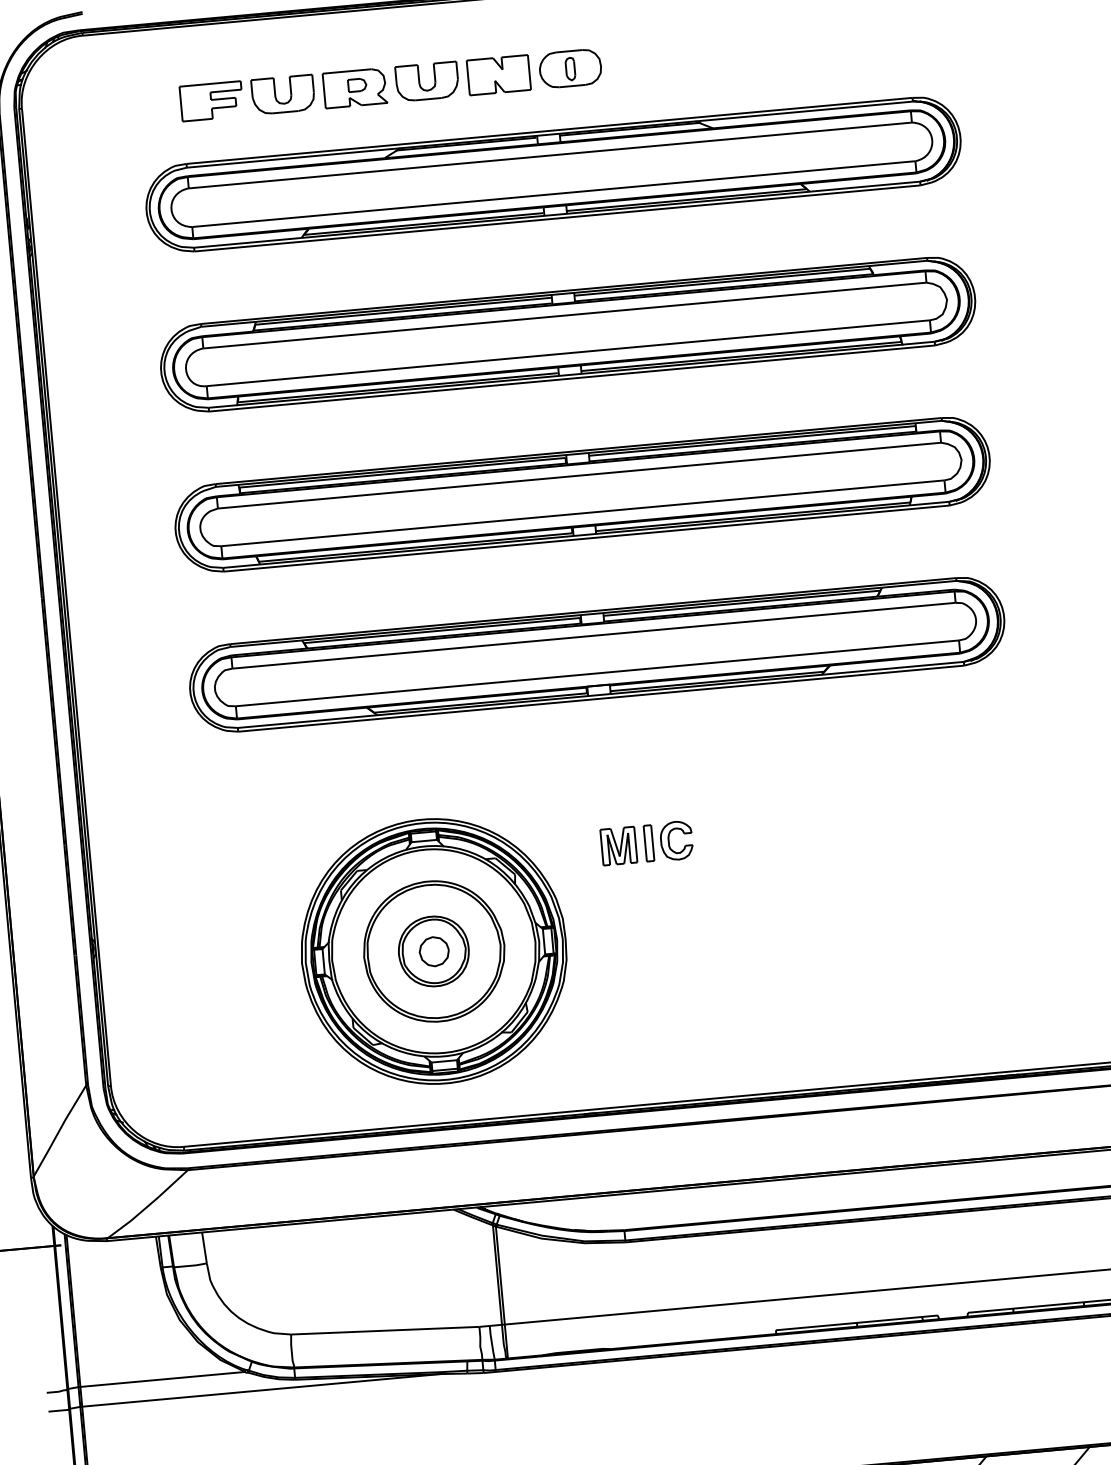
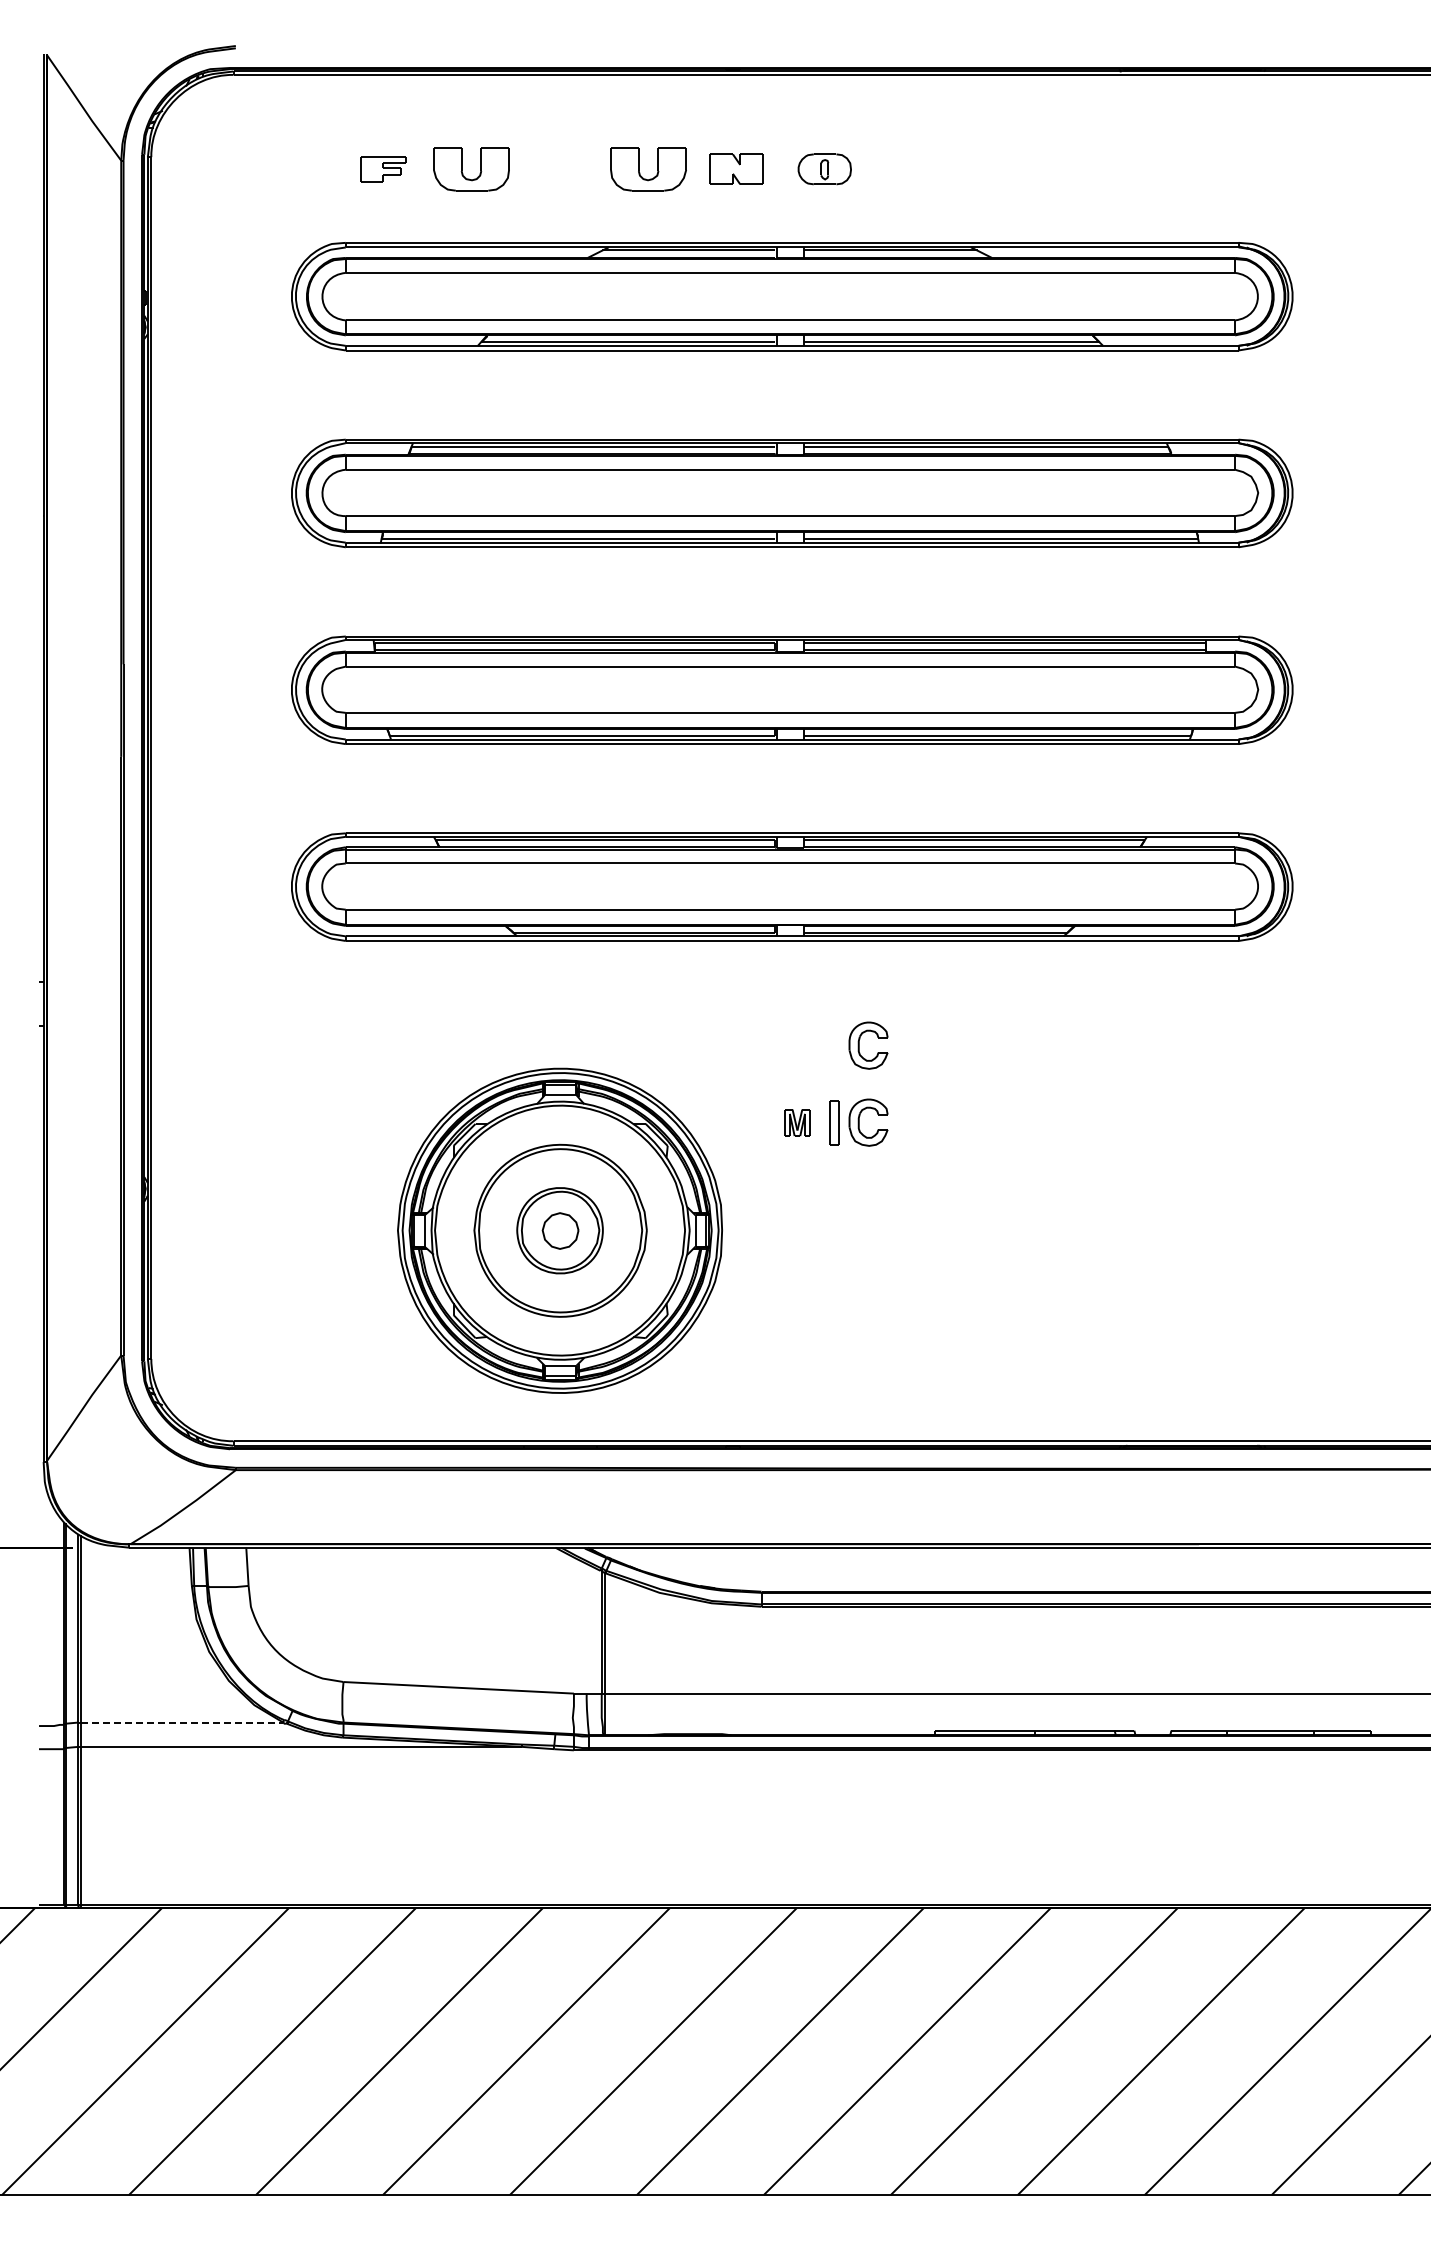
part: (570, 68) -> (824, 169), size x0.7
part: (498, 75) -> (736, 169), size x0.7
part: (354, 88) -> (559, 169), removed
part: (211, 101) -> (383, 169), size x0.6
part: (663, 778) -> (859, 1045), added
part: (618, 845) -> (797, 1122), size x0.6
line: (163, 1379) -> (182, 1722), solid -> dashed

